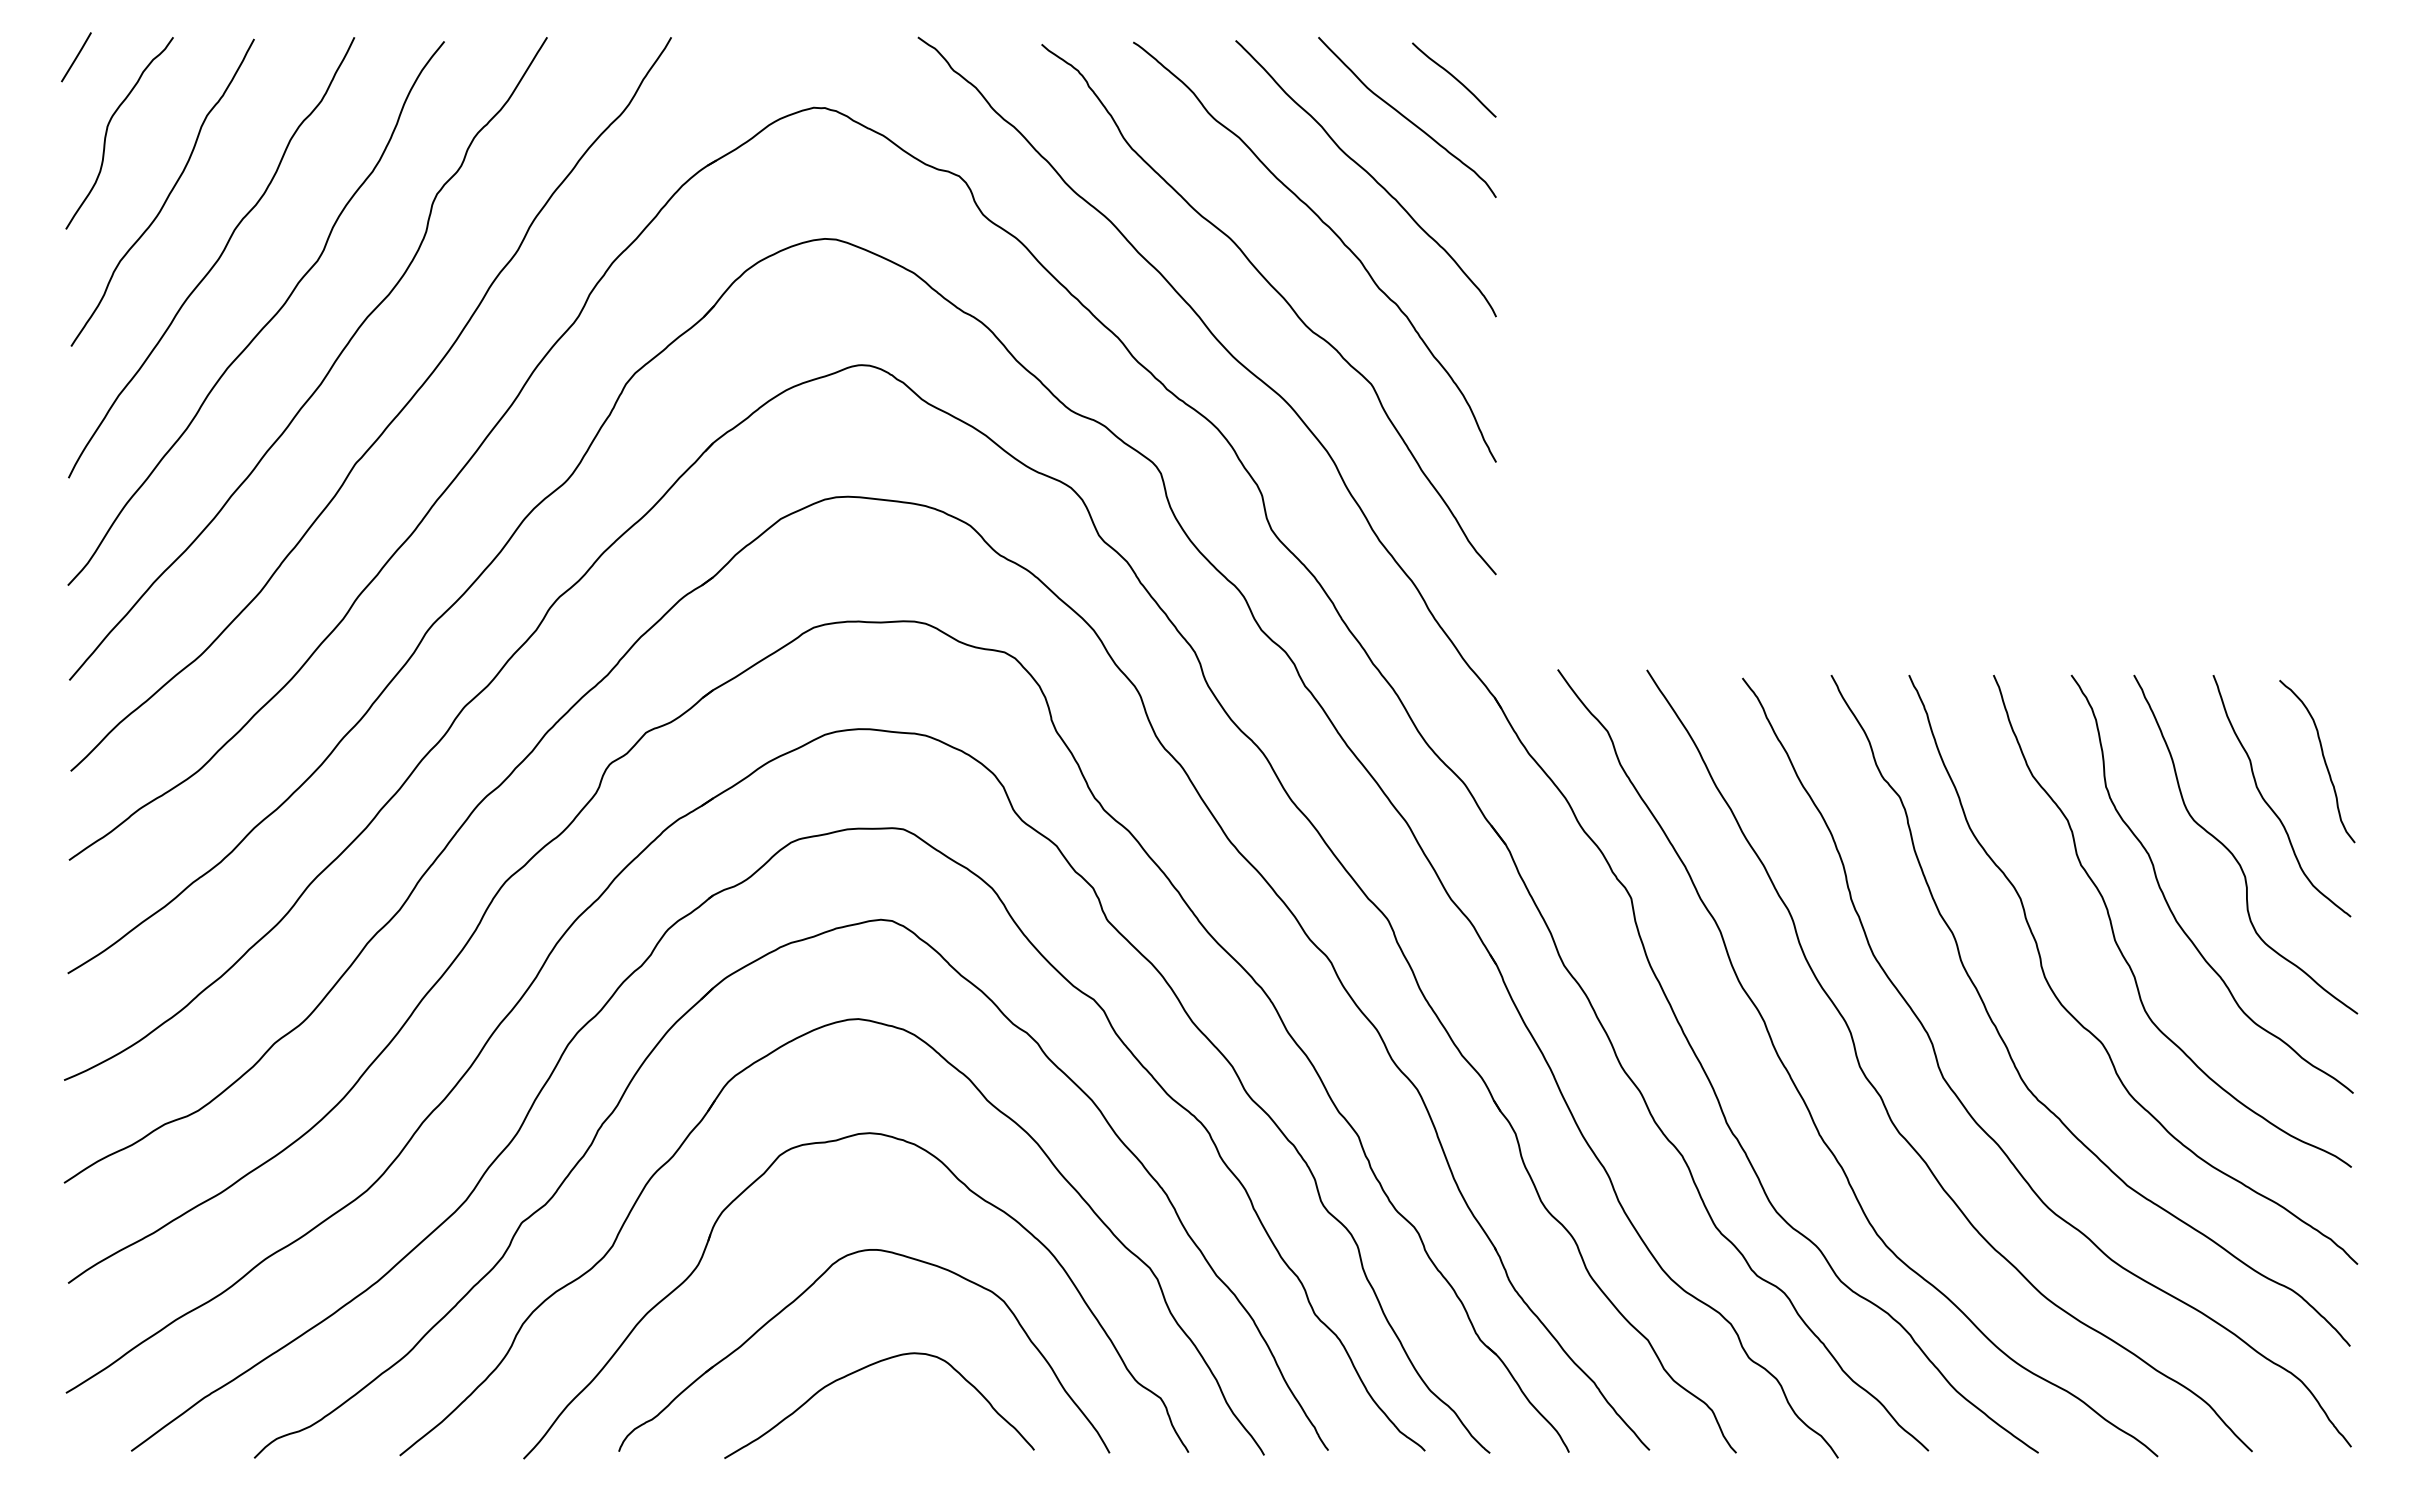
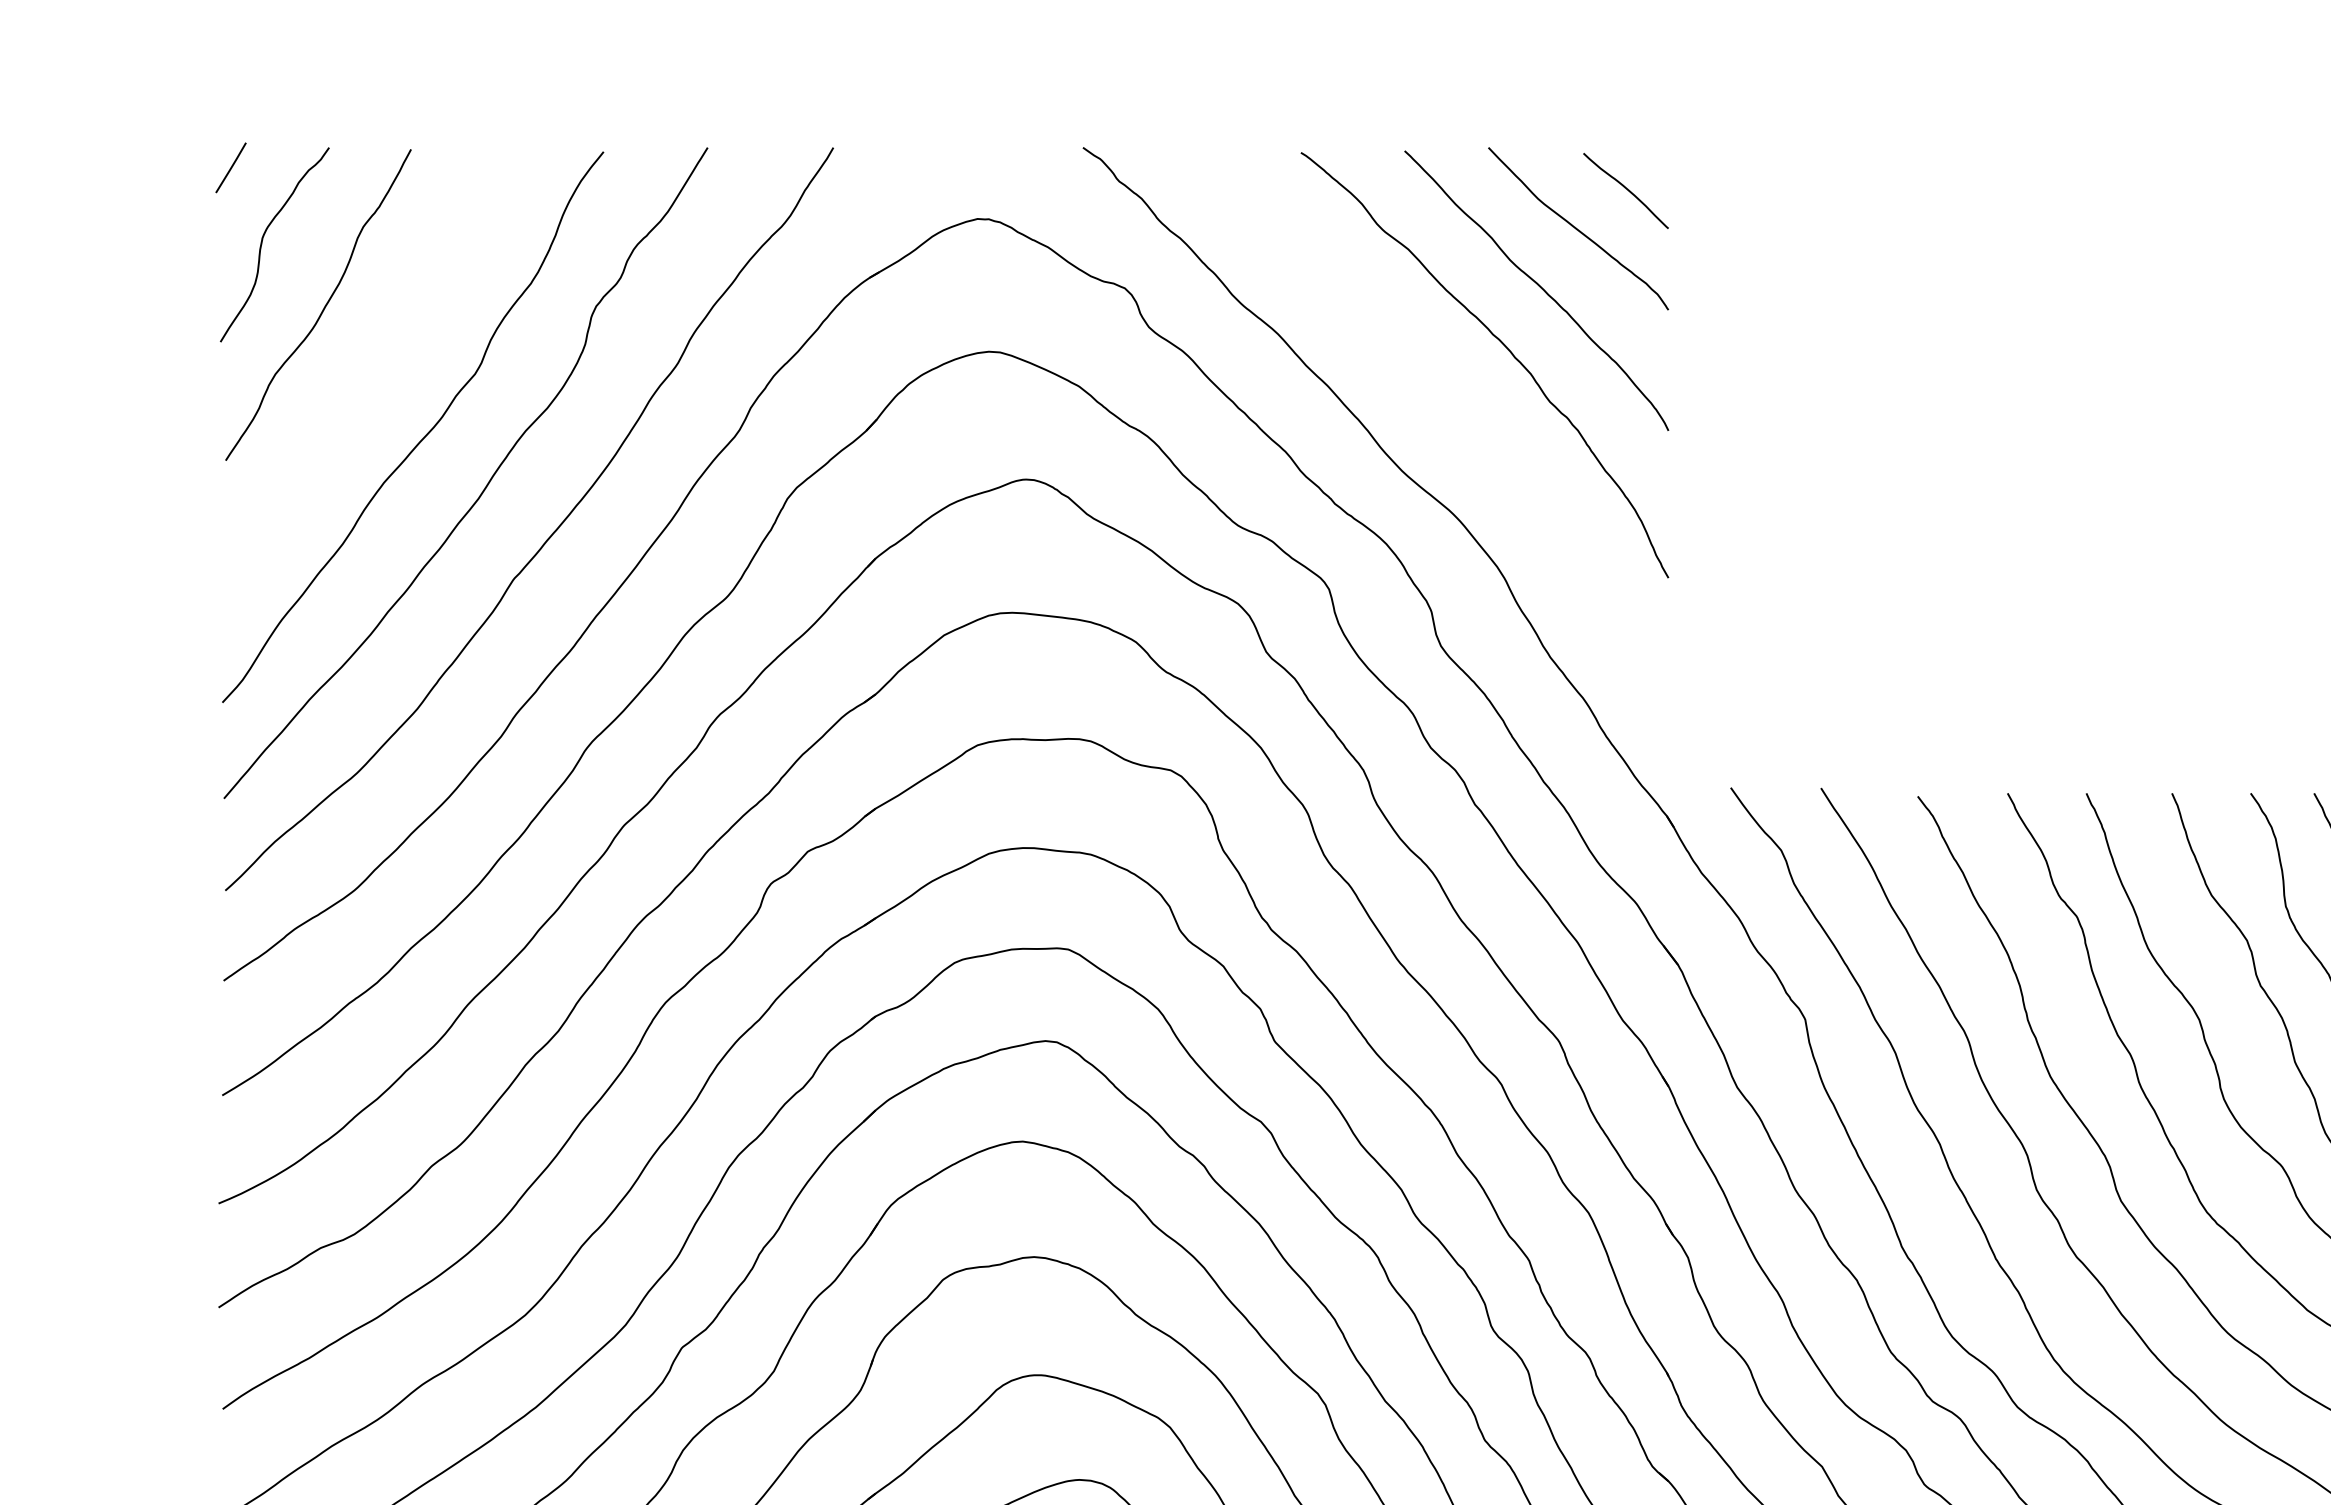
curve: (215, 261) -> (371, 374), removed
curve: (1280, 296) -> (1450, 410), removed

